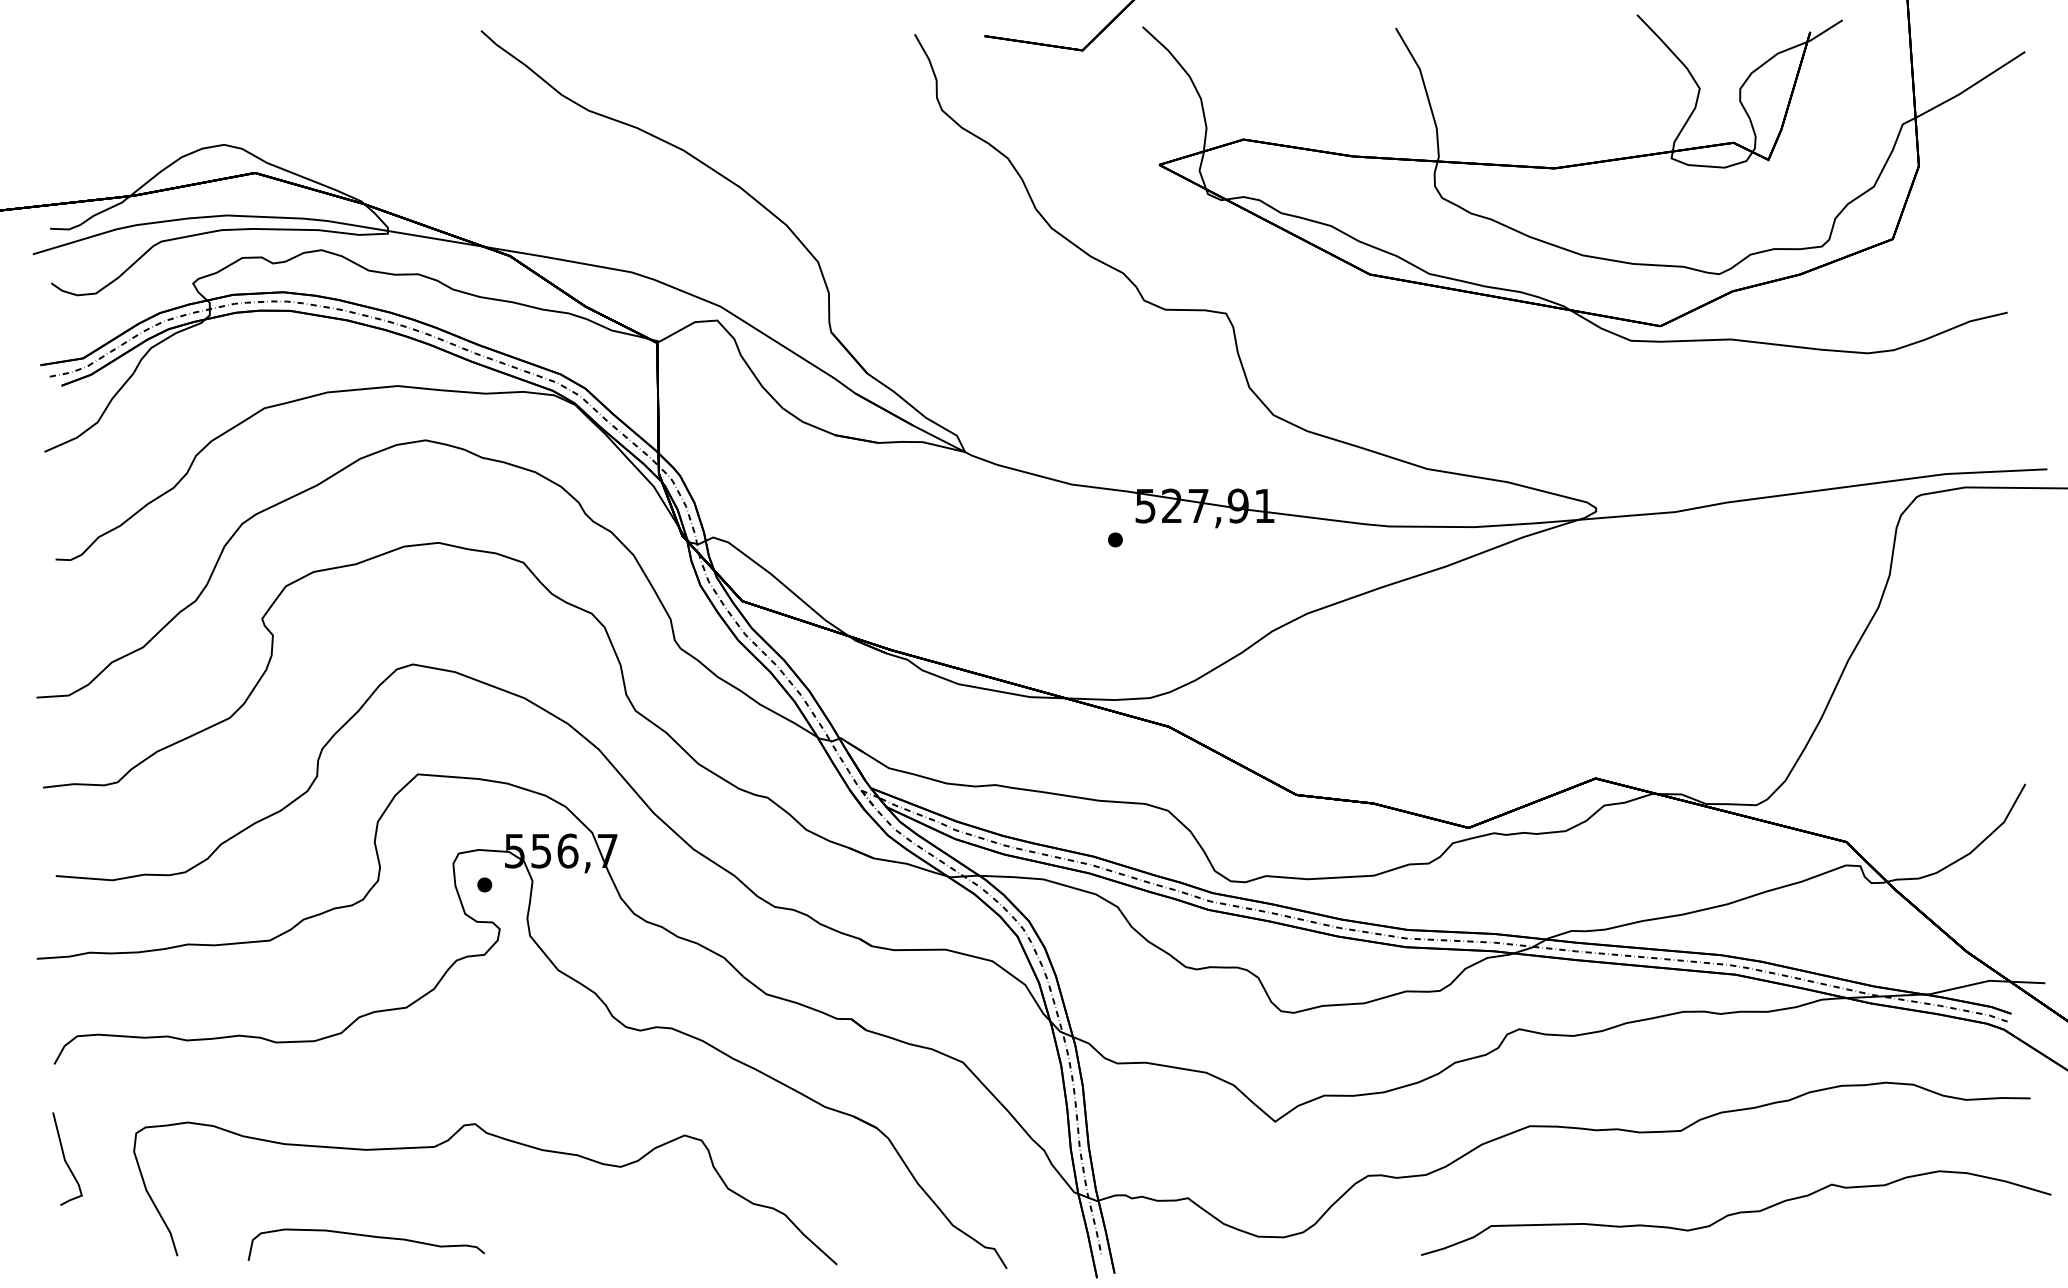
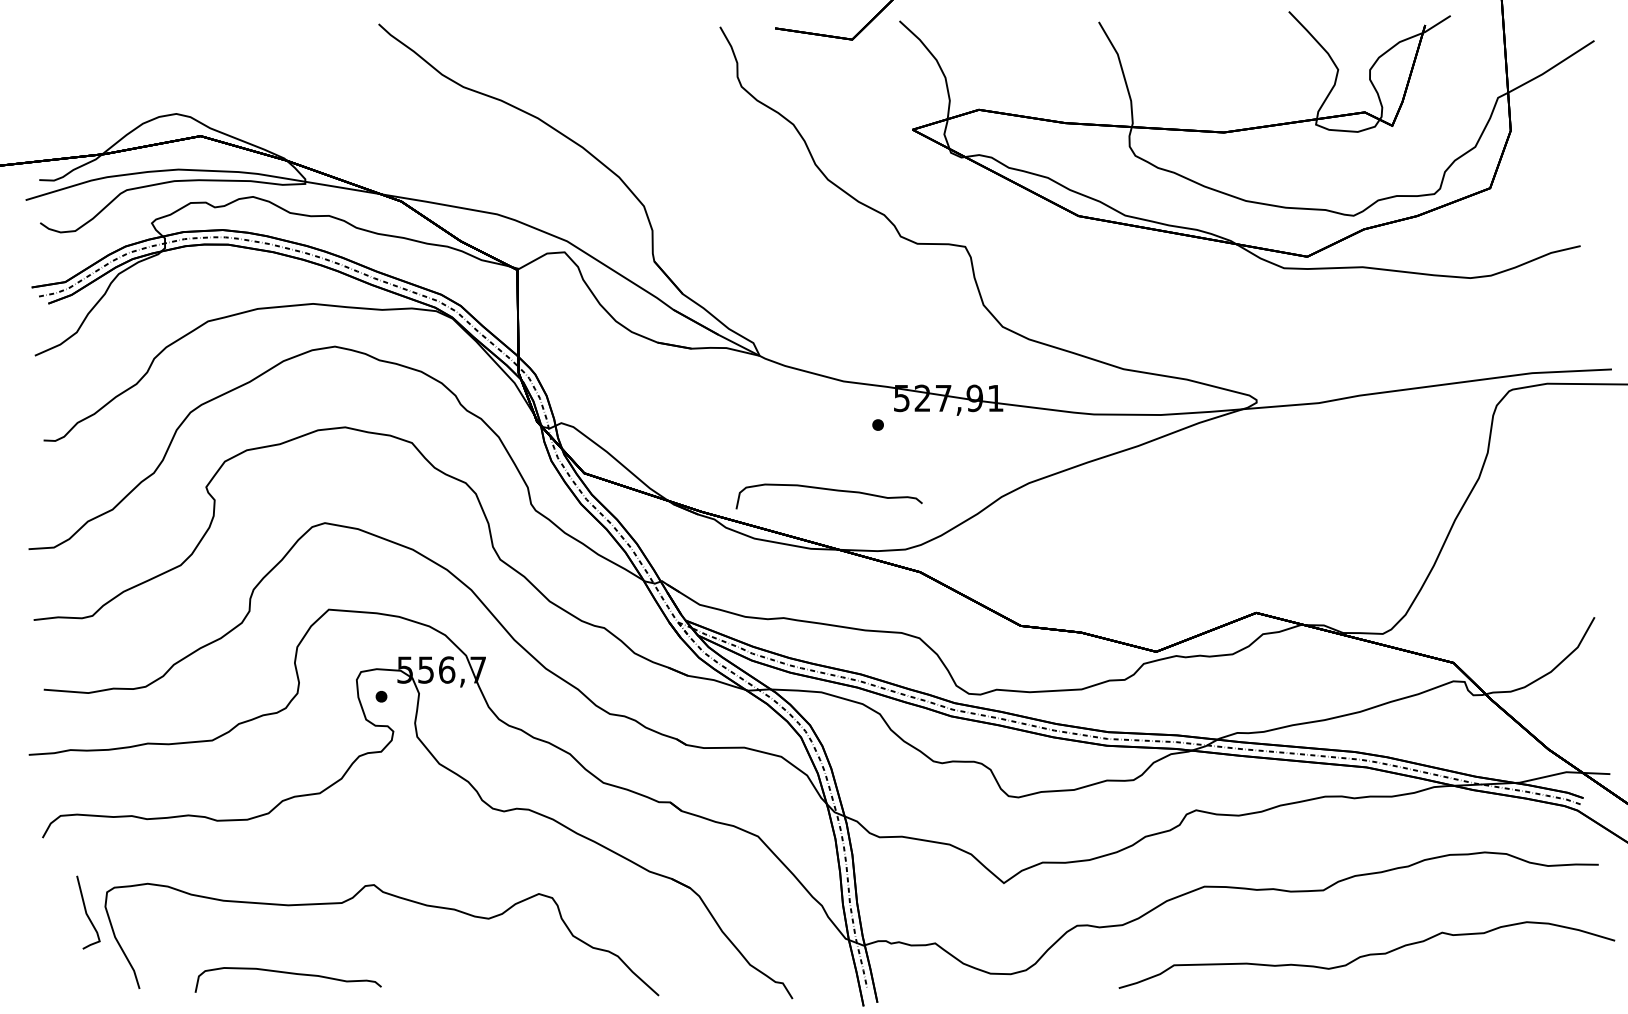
curve: (1052, 622) -> (828, 490), added
curve: (65, 1158) -> (86, 912), moved

